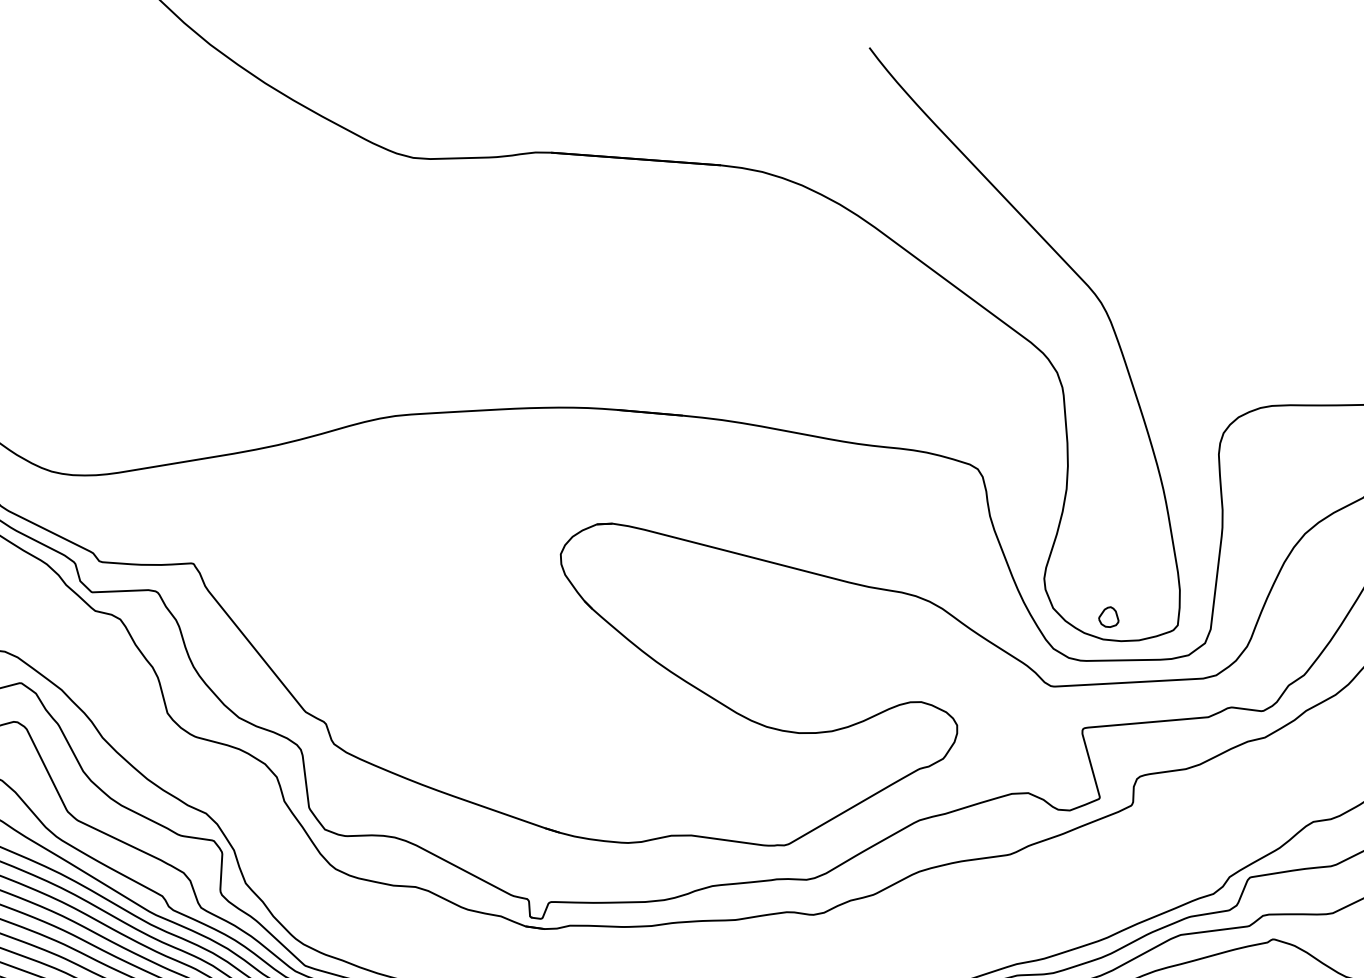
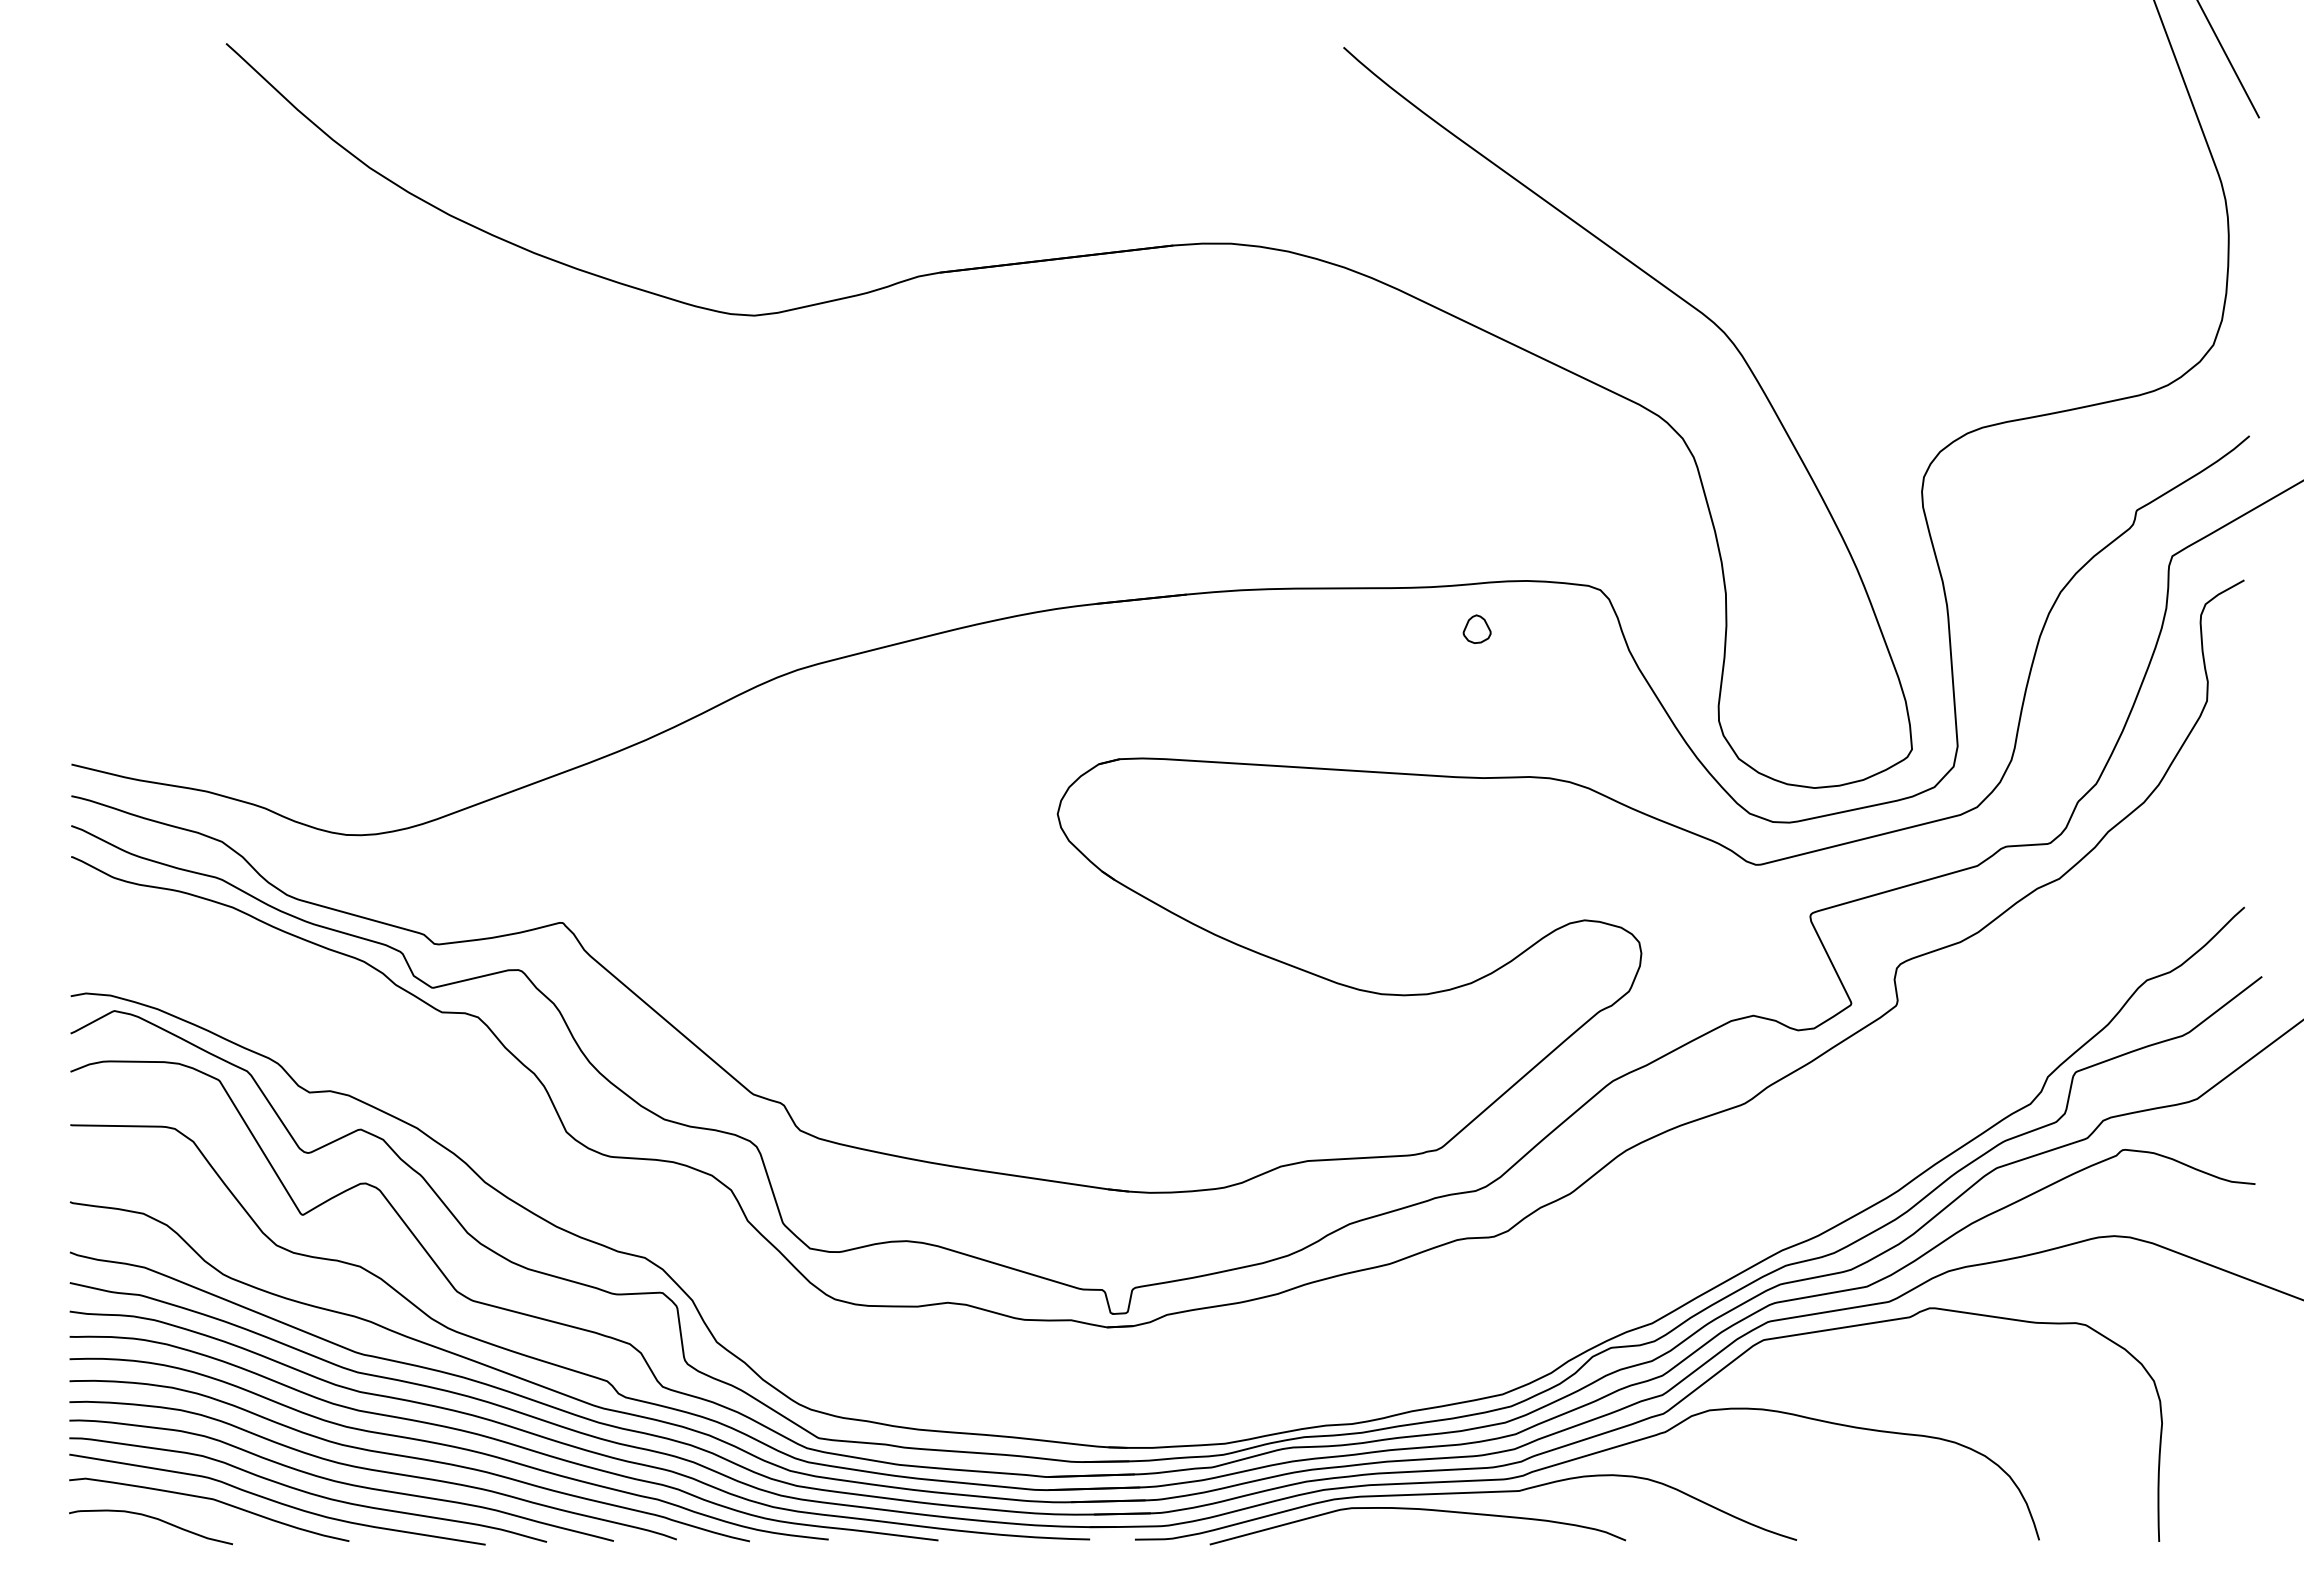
part: (1108, 616) -> (1476, 628), moved

